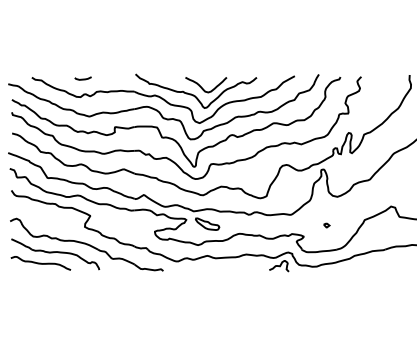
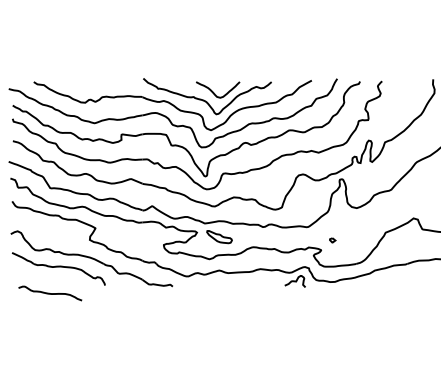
curve: (83, 78) -> (88, 83), removed
part: (326, 225) -> (332, 240), moved
curve: (41, 263) -> (50, 293), moved

